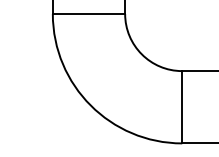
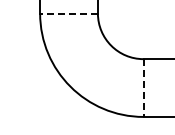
line: (89, 14) -> (69, 13), solid -> dashed
line: (182, 107) -> (143, 88), solid -> dashed

